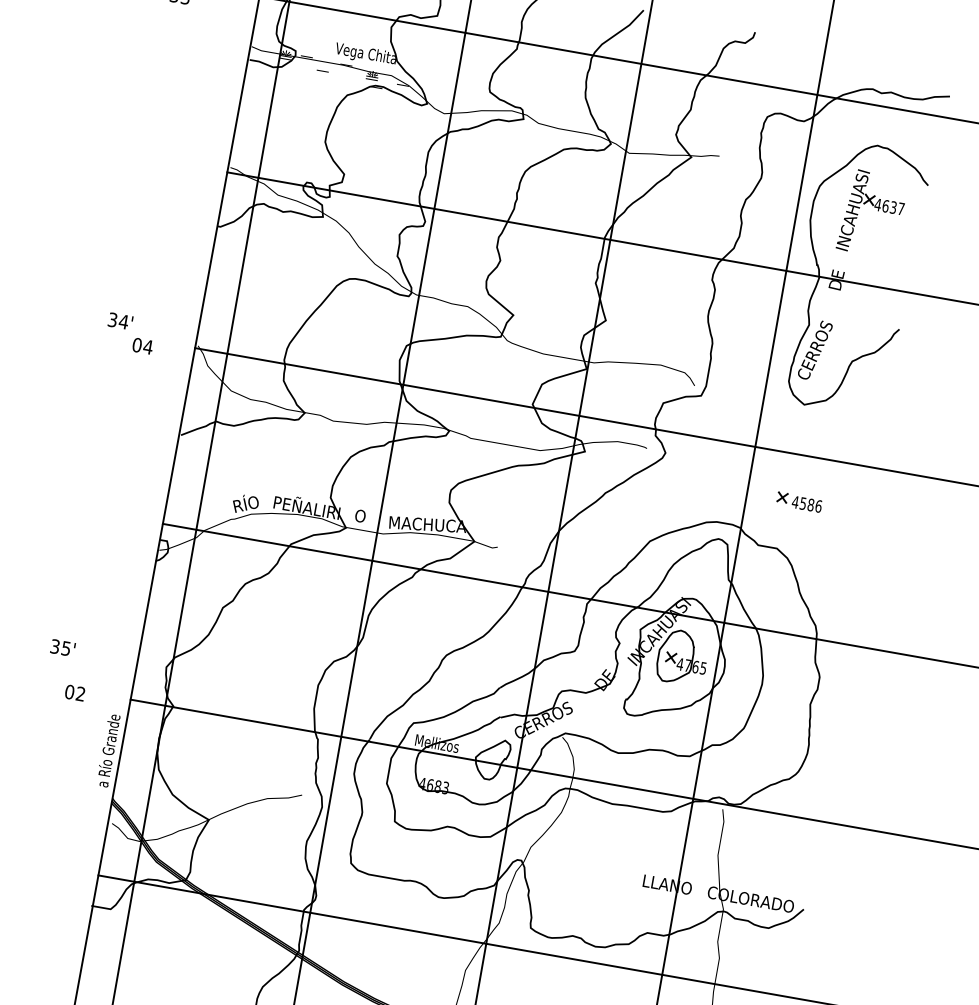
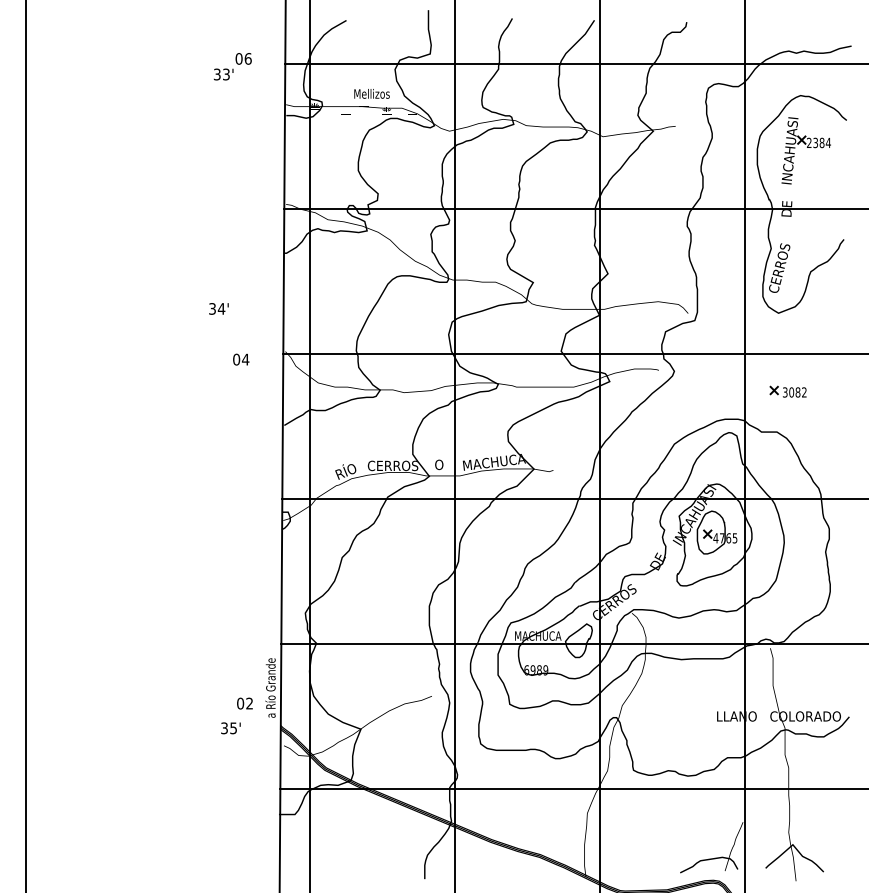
text: (365, 55) -> (378, 95), Vega Chita -> Mellizos
text: (889, 206) -> (818, 142), 4637 -> 2384
text: (120, 320) -> (218, 308), moved
text: (806, 504) -> (794, 392), 4586 -> 3082
text: (306, 506) -> (394, 464), PEÑALIRI -> CERROS
text: (62, 648) -> (230, 728), moved
text: (74, 692) -> (244, 703), moved
text: (447, 744) -> (541, 635), Mellizos -> MACHUCA
text: (434, 786) -> (536, 670), 4683 -> 6989

